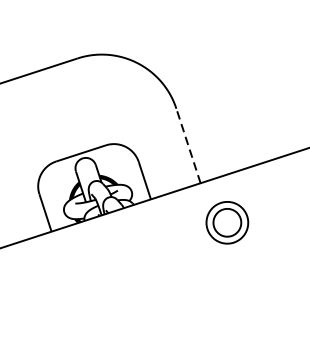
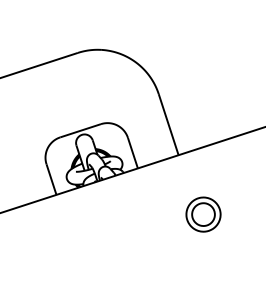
line: (188, 145) -> (168, 124), dashed -> solid
part: (227, 222) -> (203, 214), moved

